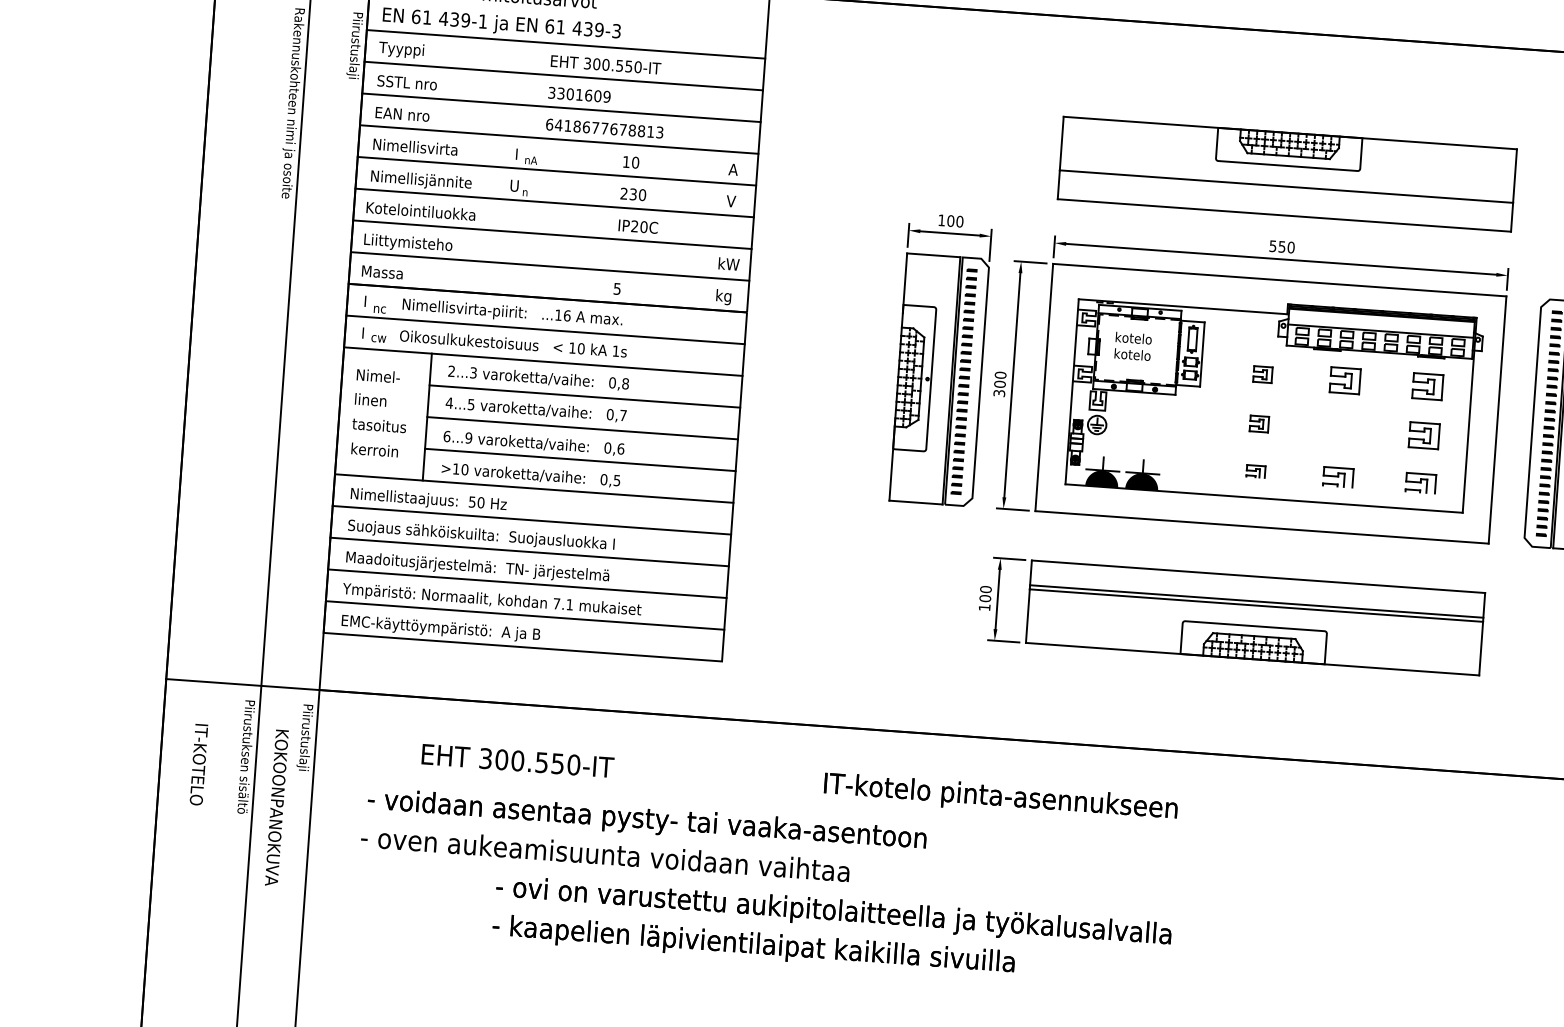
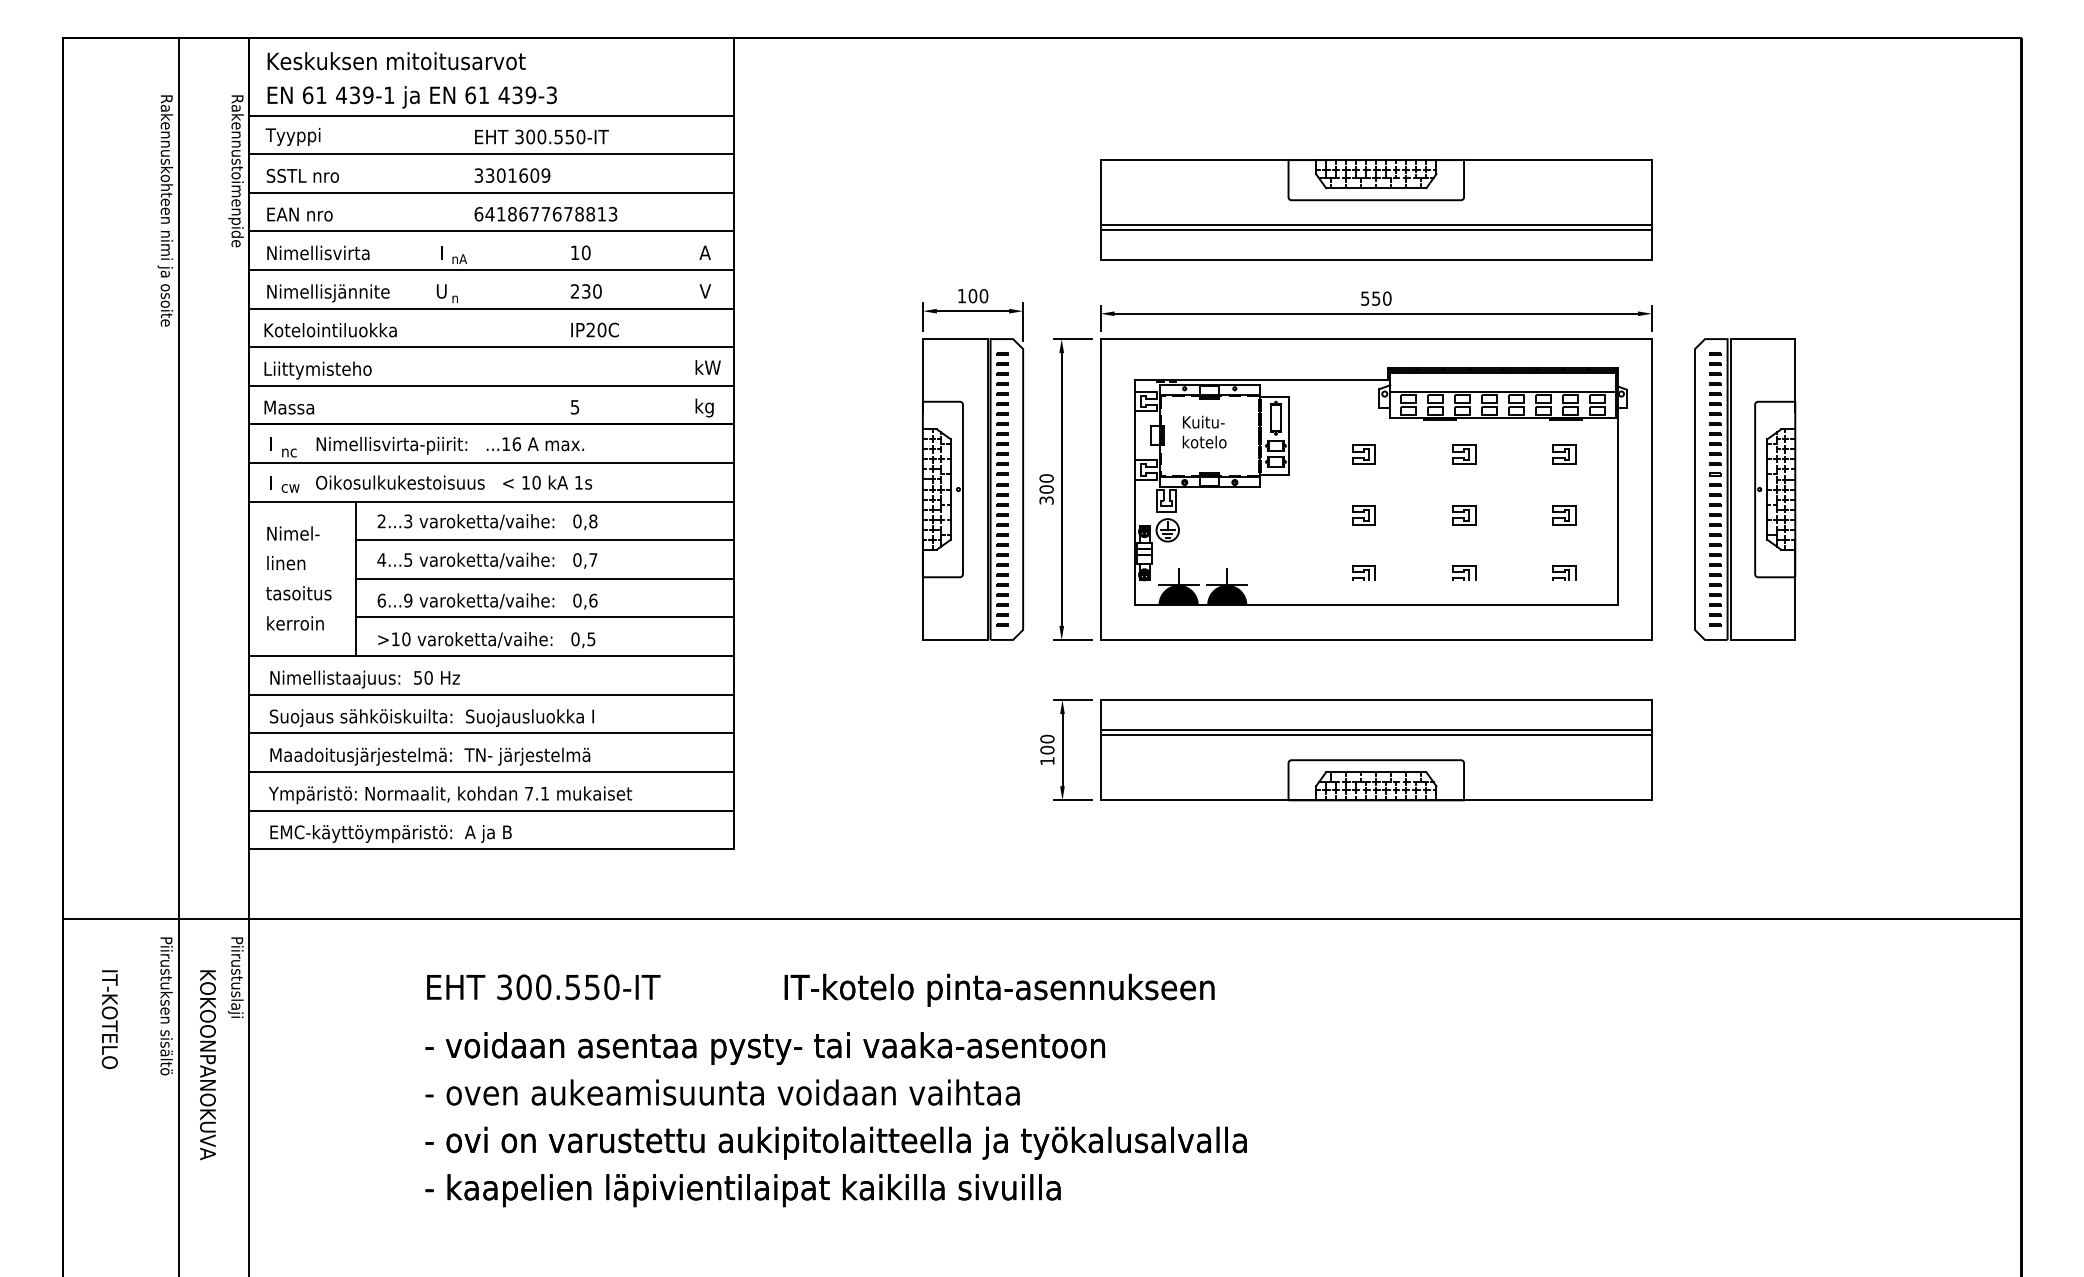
text: (352, 76) -> (235, 172), Piirustuslaji -> Rakennustoimenpide
line: (1286, 190) -> (1376, 230), added
text: (1133, 337) -> (1204, 421), kotelo -> Kuitu-
part: (1345, 380) -> (1464, 454), size x0.62
part: (1427, 386) -> (1564, 454), size x0.62
part: (1341, 430) -> (1464, 515), added
part: (1424, 436) -> (1564, 515), size x0.62
part: (1338, 477) -> (1464, 572), size x0.62
part: (1420, 483) -> (1564, 572), size x0.62
text: (517, 761) -> (543, 987), moved
text: (1000, 797) -> (999, 989), moved
text: (646, 820) -> (764, 1048), moved
text: (605, 854) -> (722, 1092), moved
text: (833, 911) -> (835, 1142), moved
text: (753, 945) -> (742, 1190), moved

